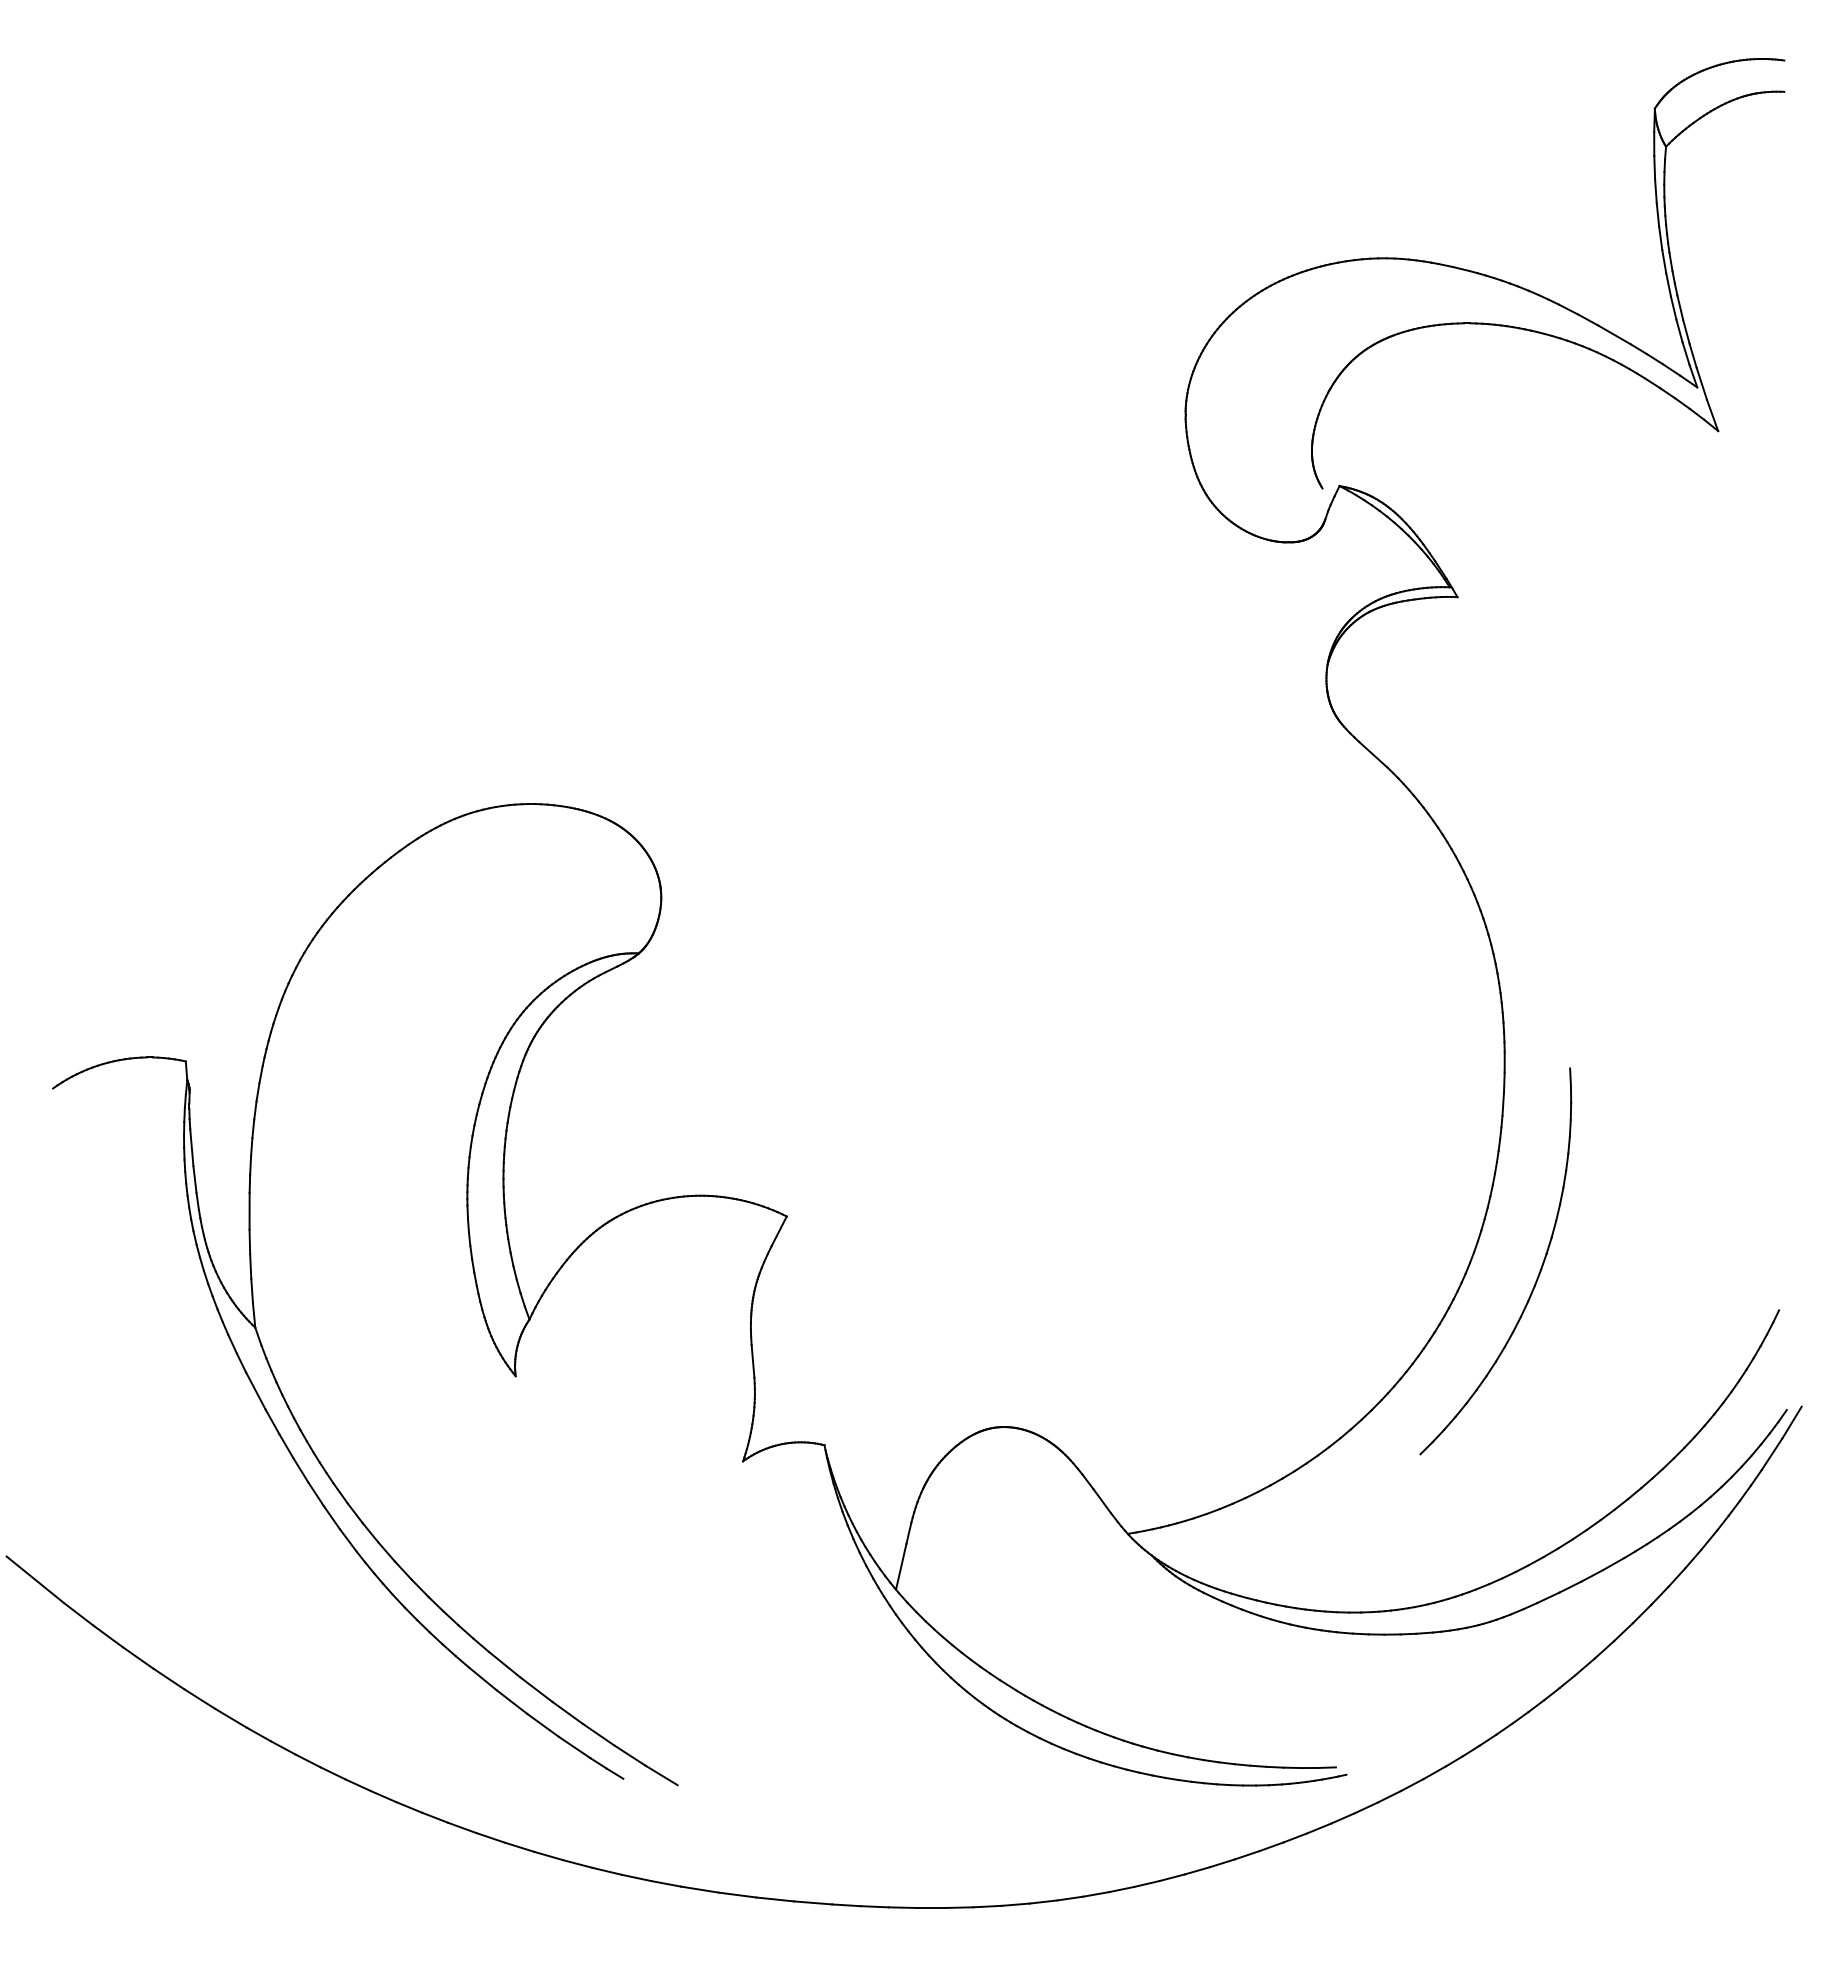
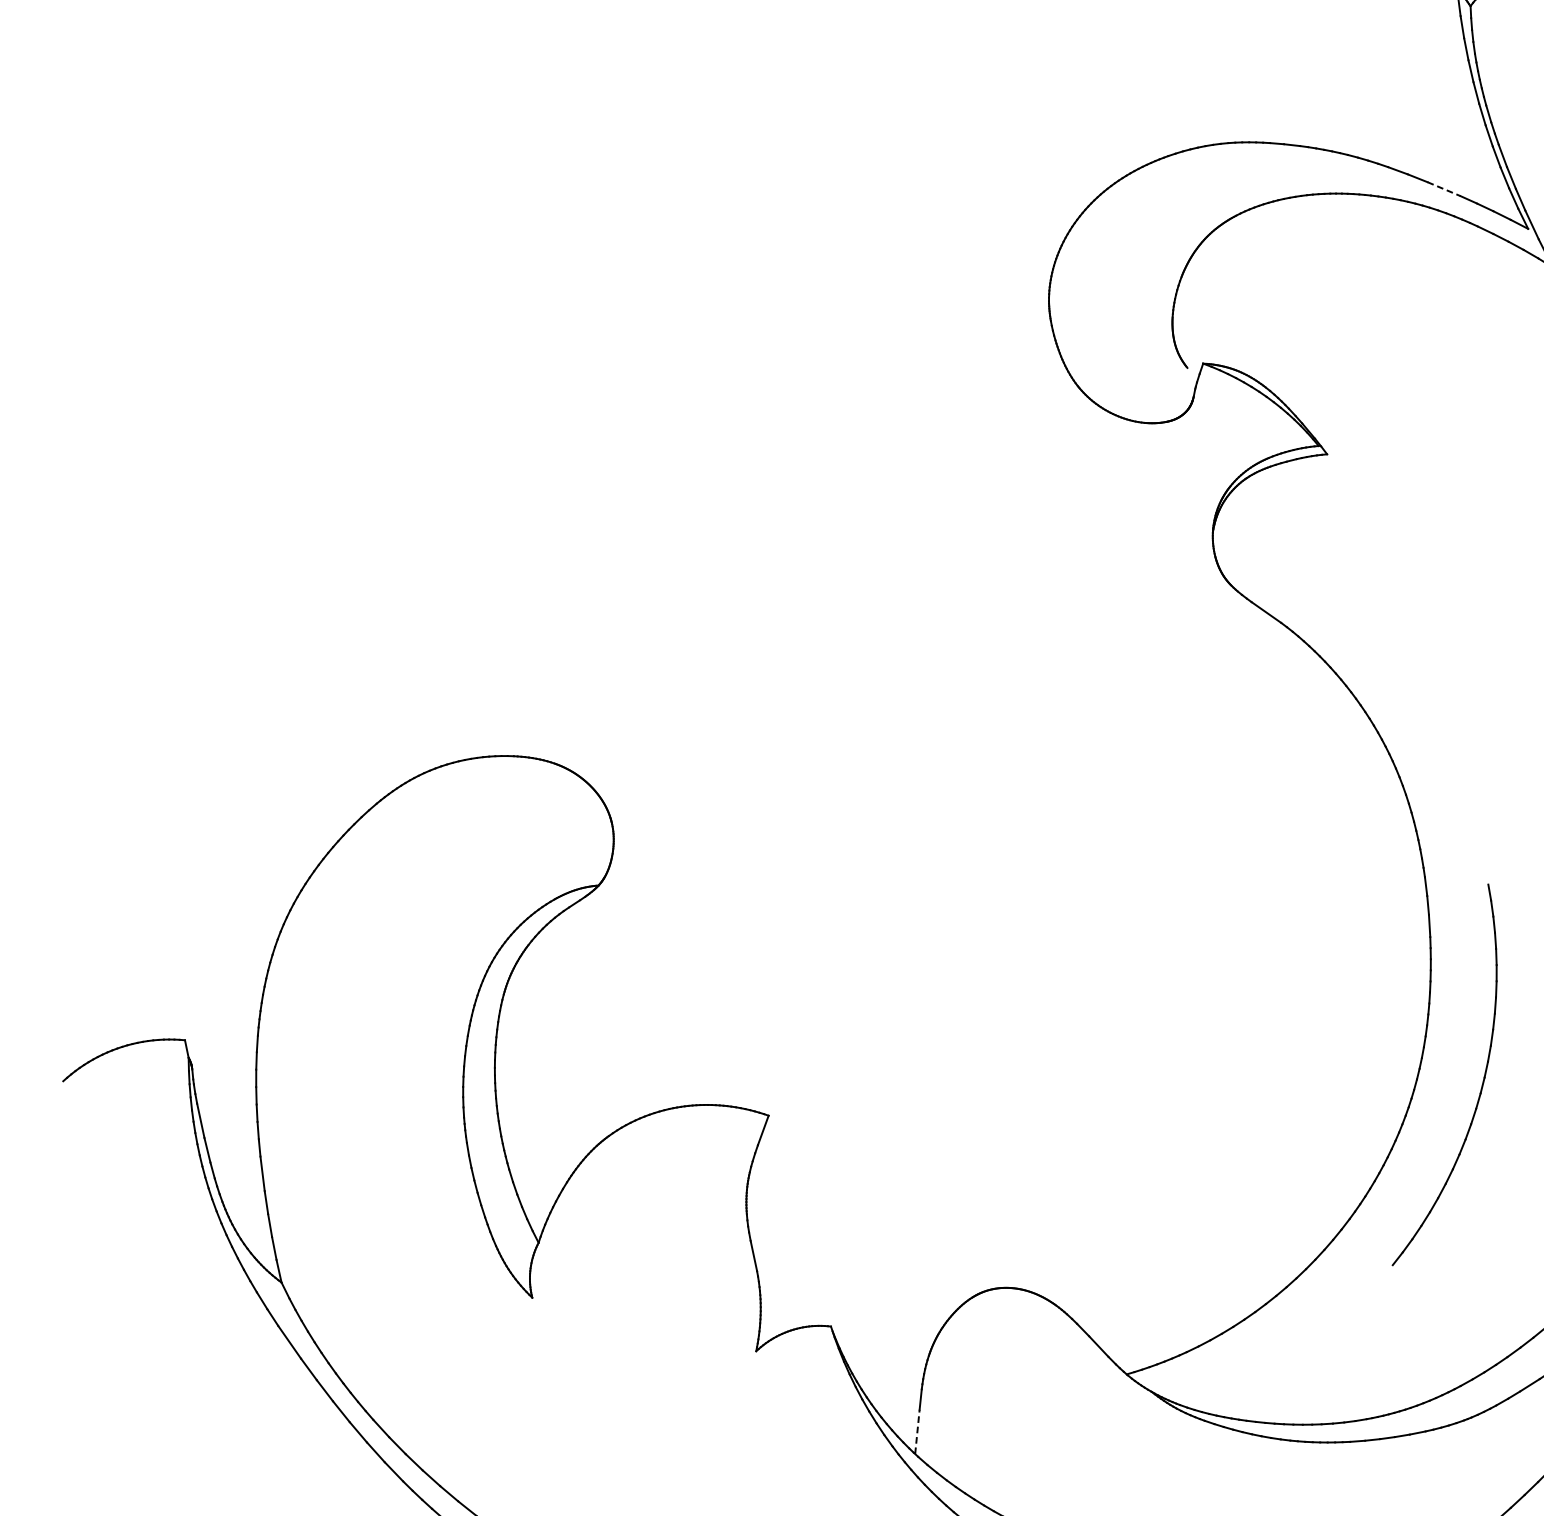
line: (1614, 334) -> (1444, 188), solid -> dashed
line: (901, 1566) -> (917, 1431), solid -> dashed

